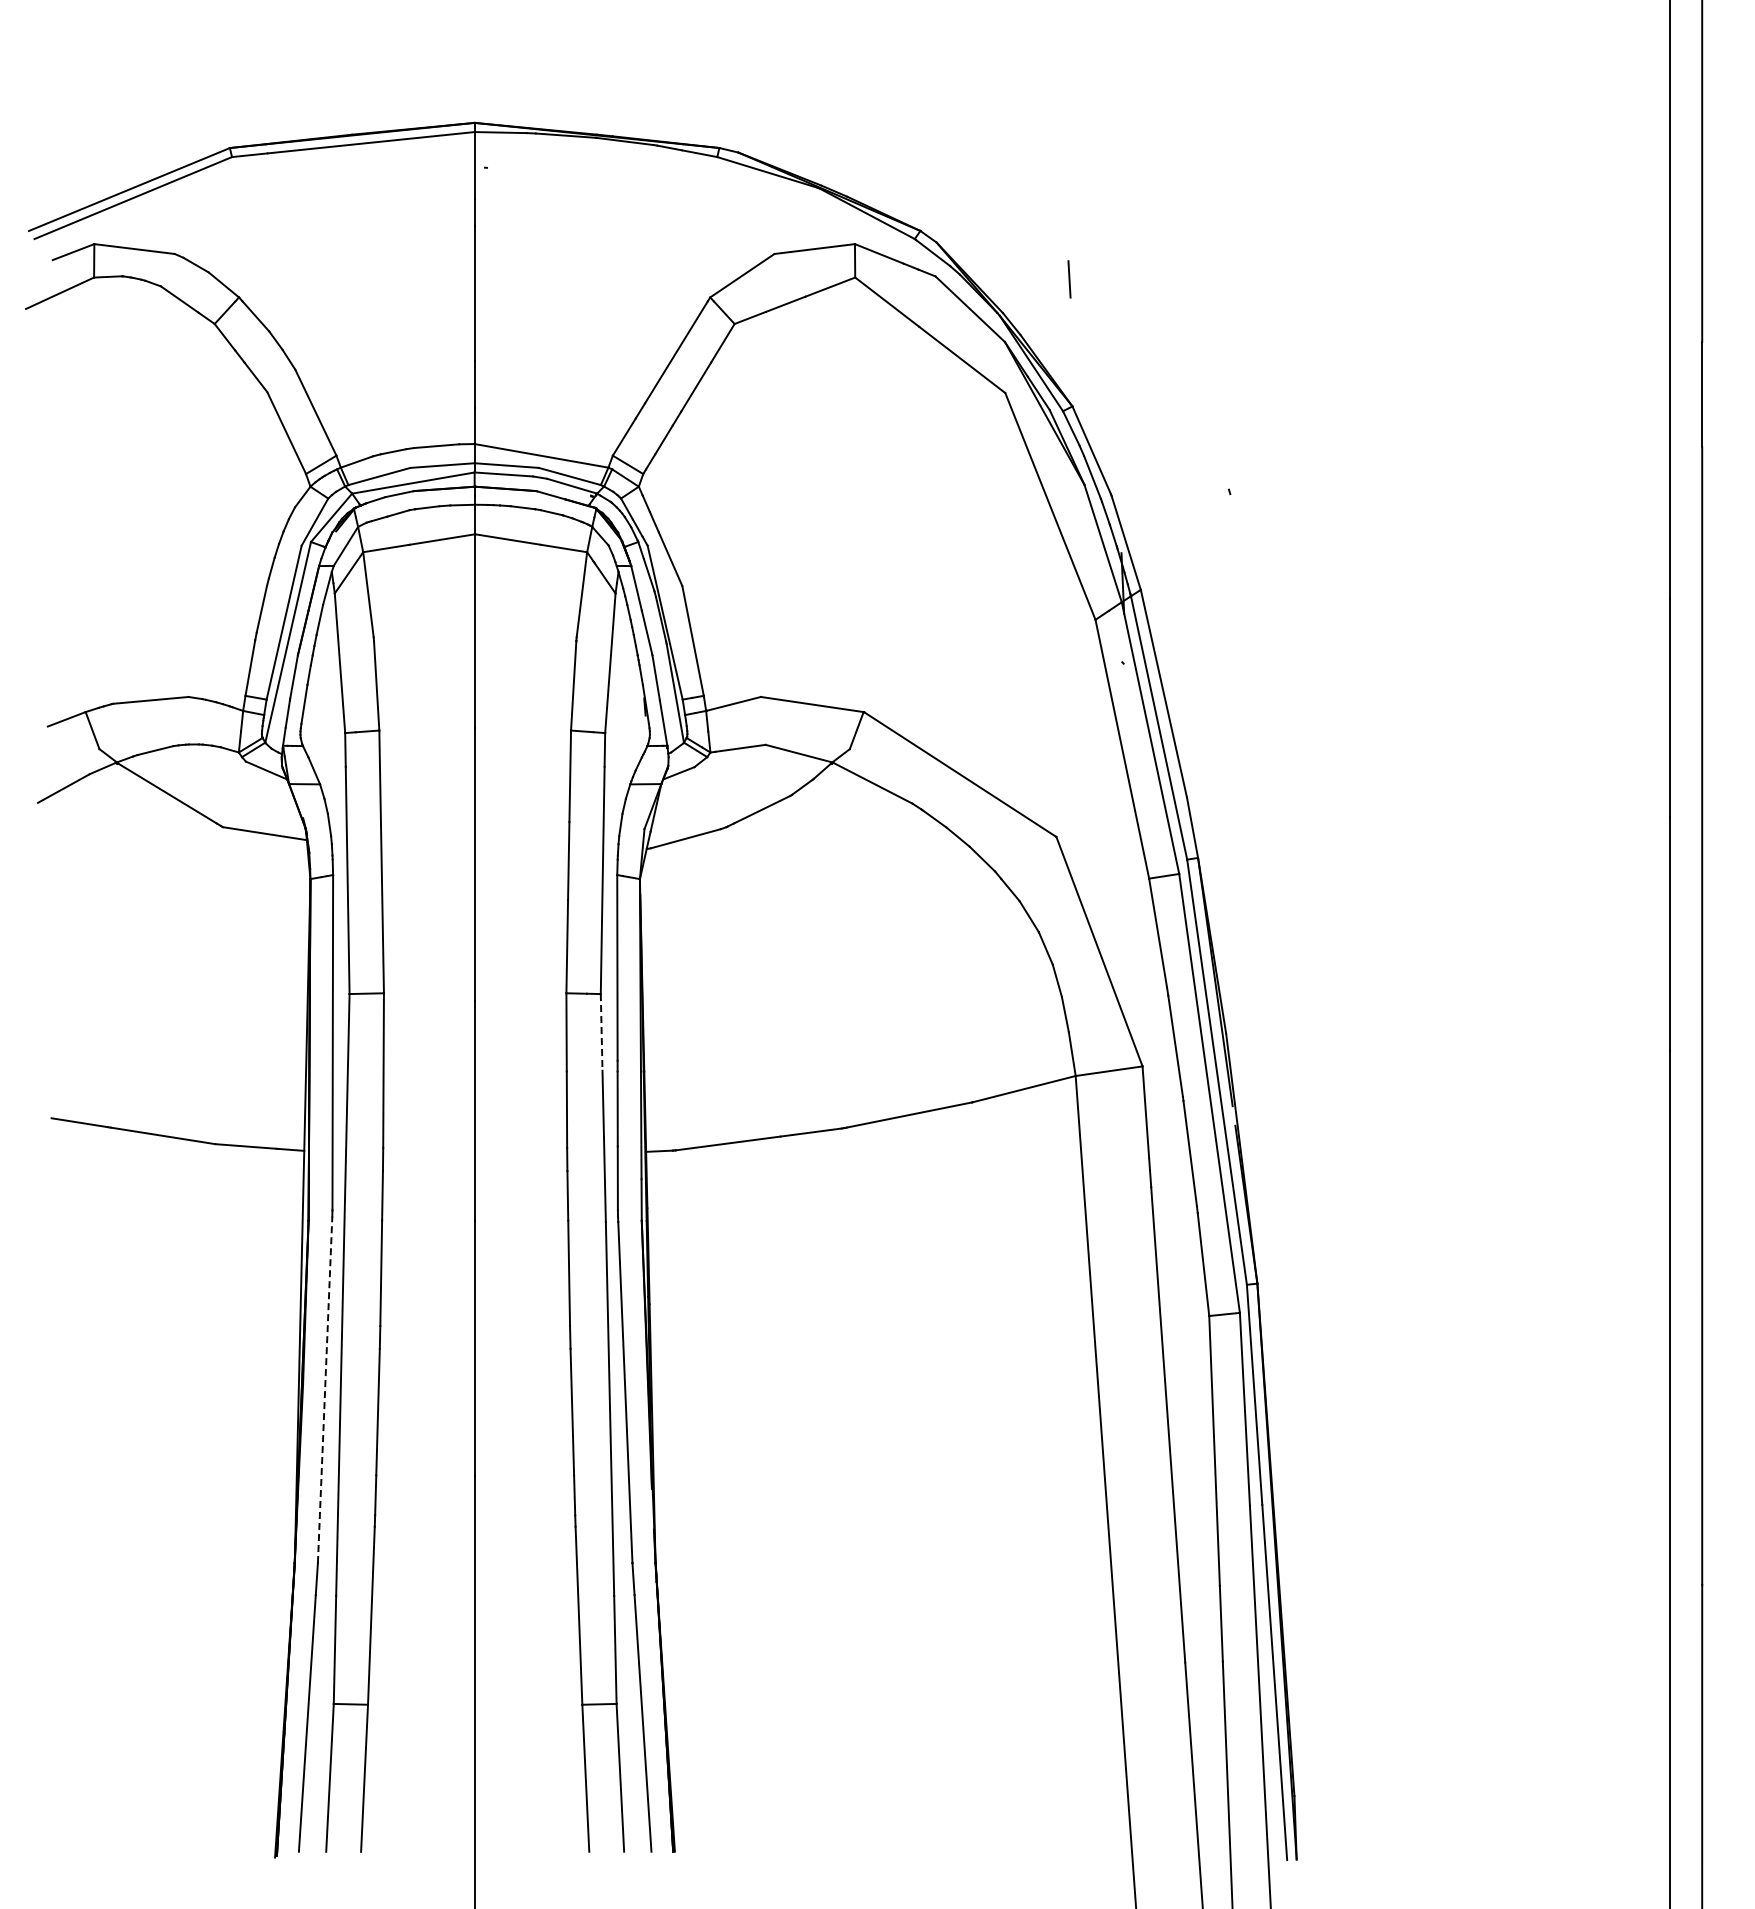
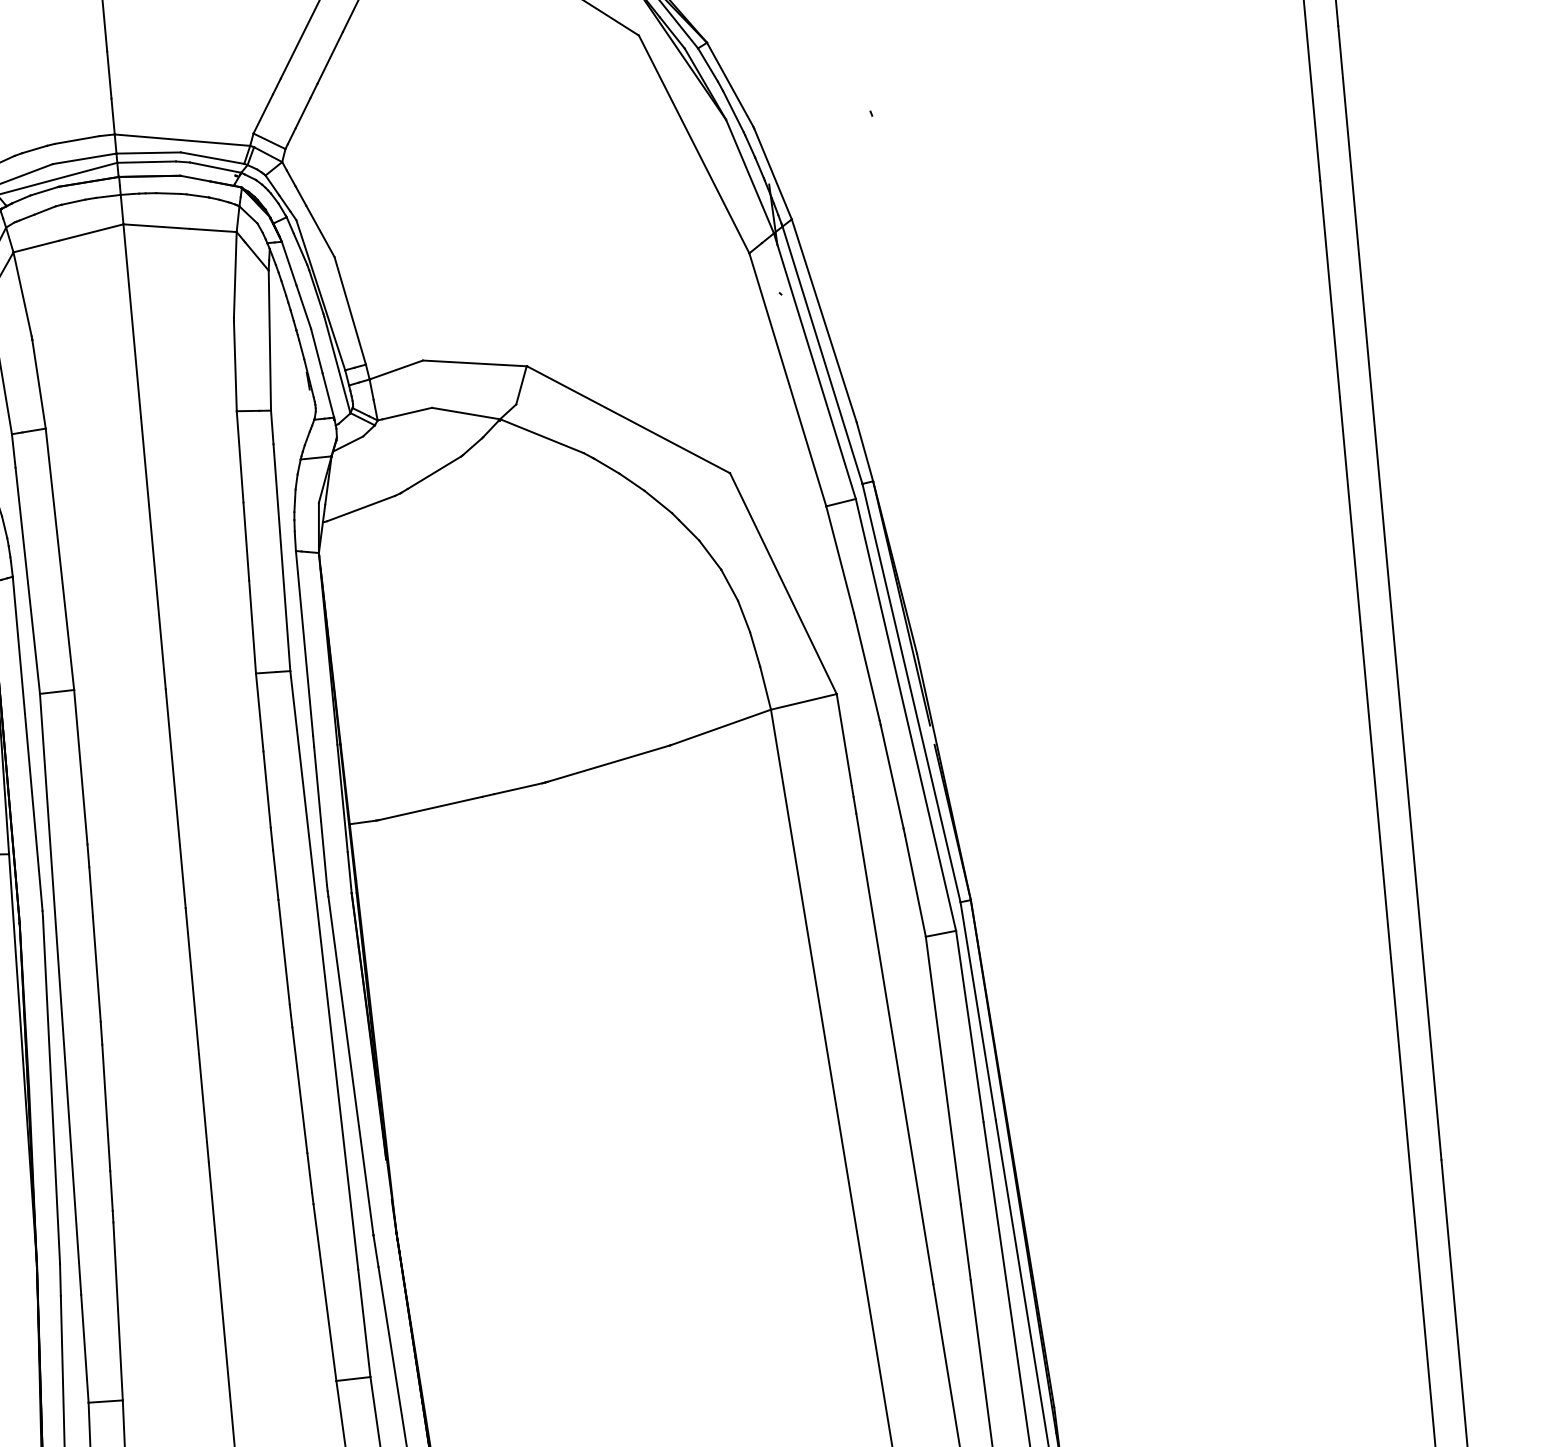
line: (601, 1032) -> (294, 709), dashed -> solid
line: (325, 1389) -> (51, 1090), dashed -> solid

